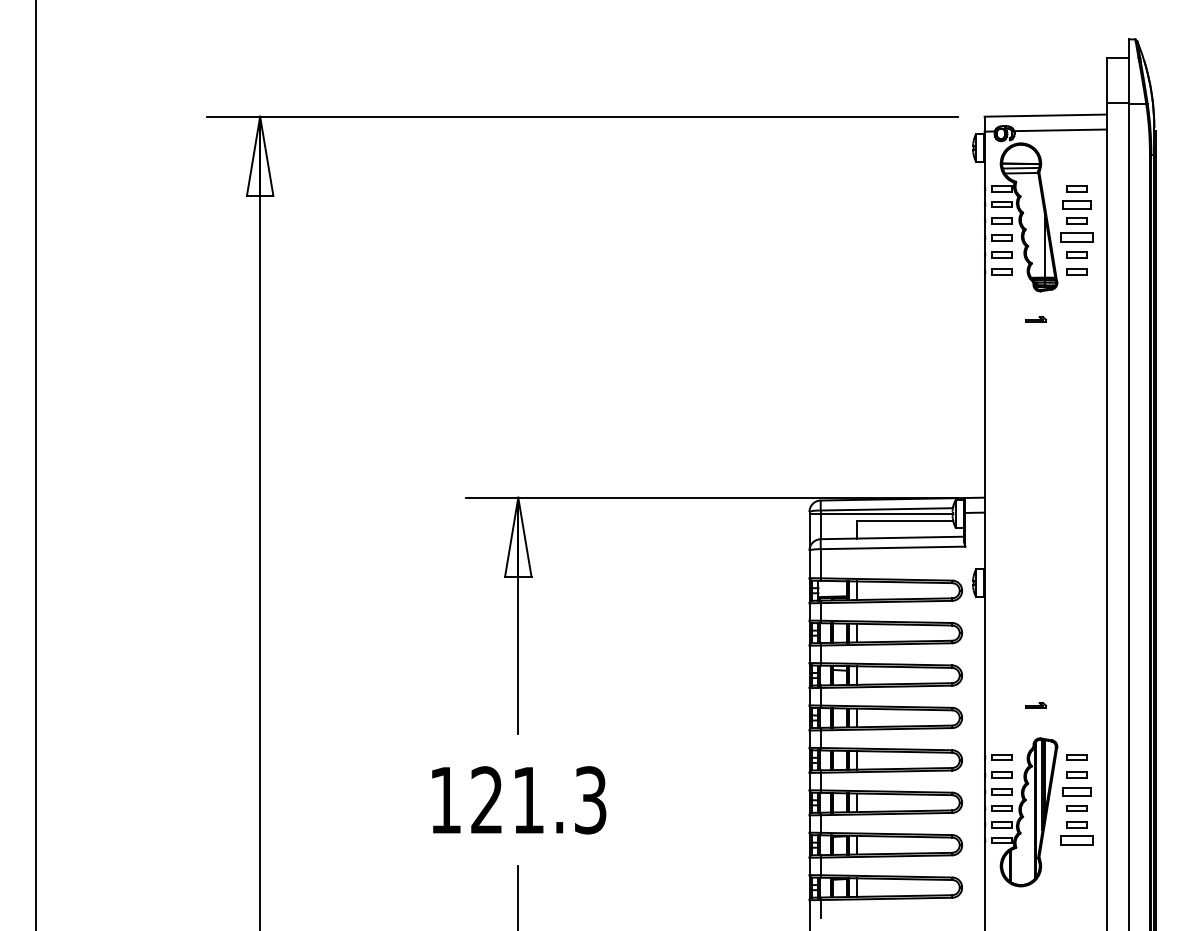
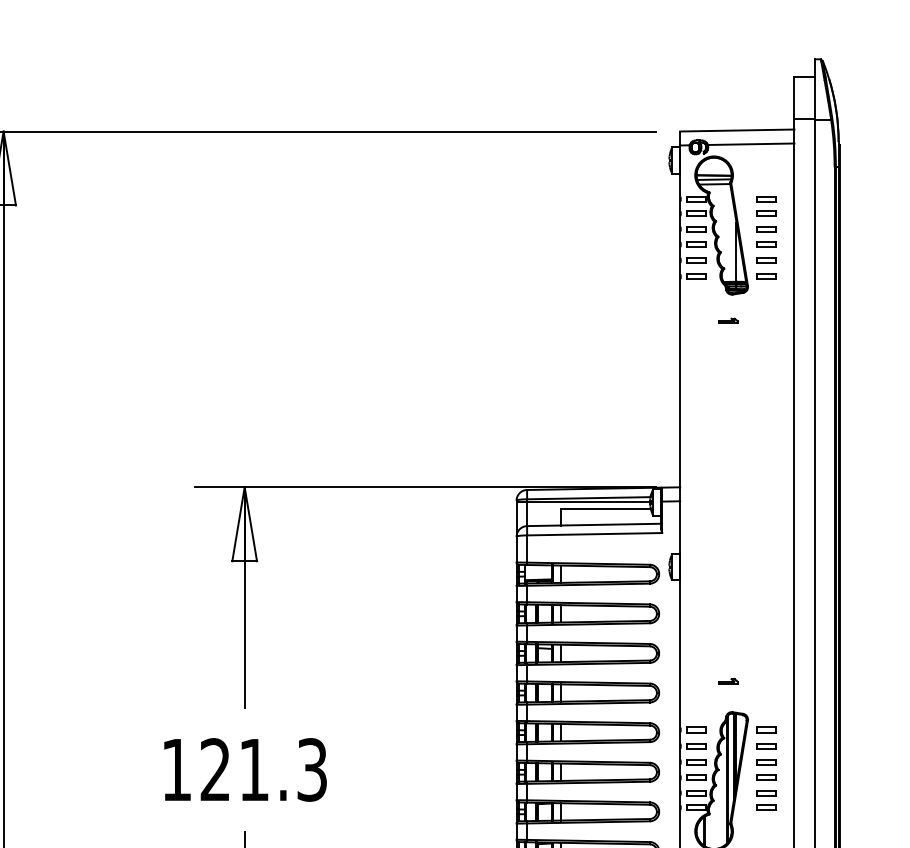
part: (1076, 204) -> (765, 213), size x0.71
part: (1076, 237) -> (765, 244), size x0.62
part: (1076, 791) -> (765, 761), size x0.71
part: (1076, 840) -> (765, 807), size x0.62

